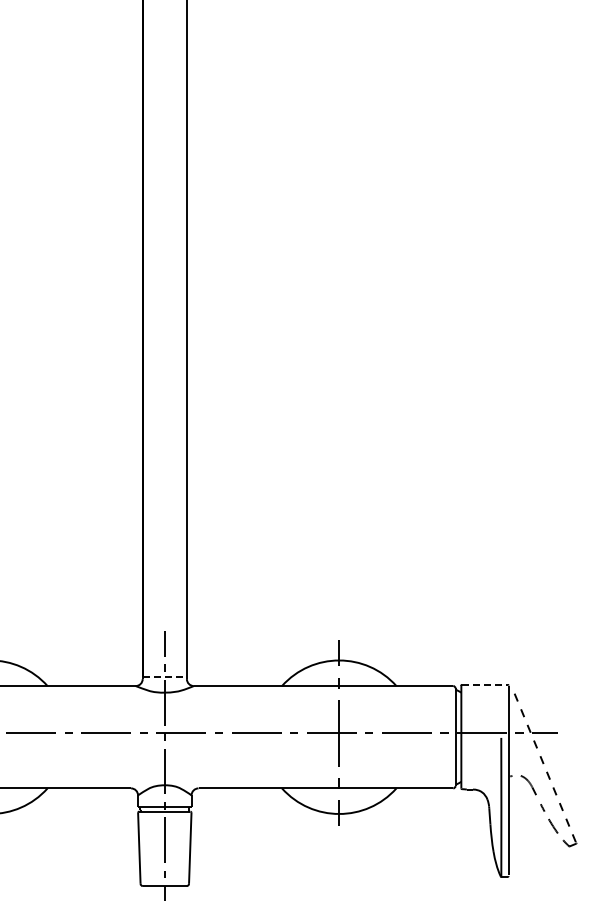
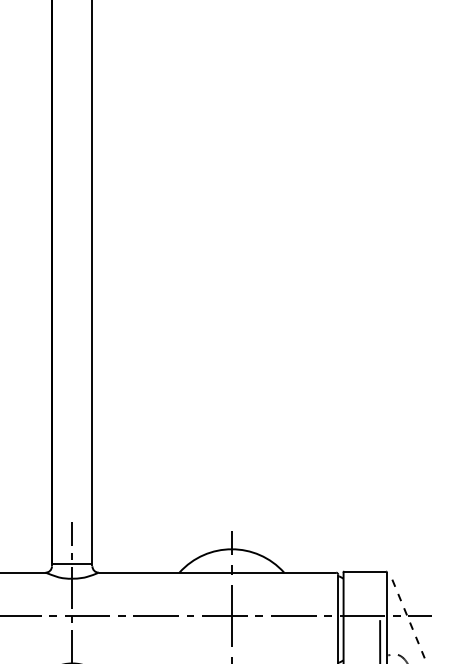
line: (165, 676) -> (72, 563), dashed -> solid
line: (484, 684) -> (364, 571), dashed -> solid

